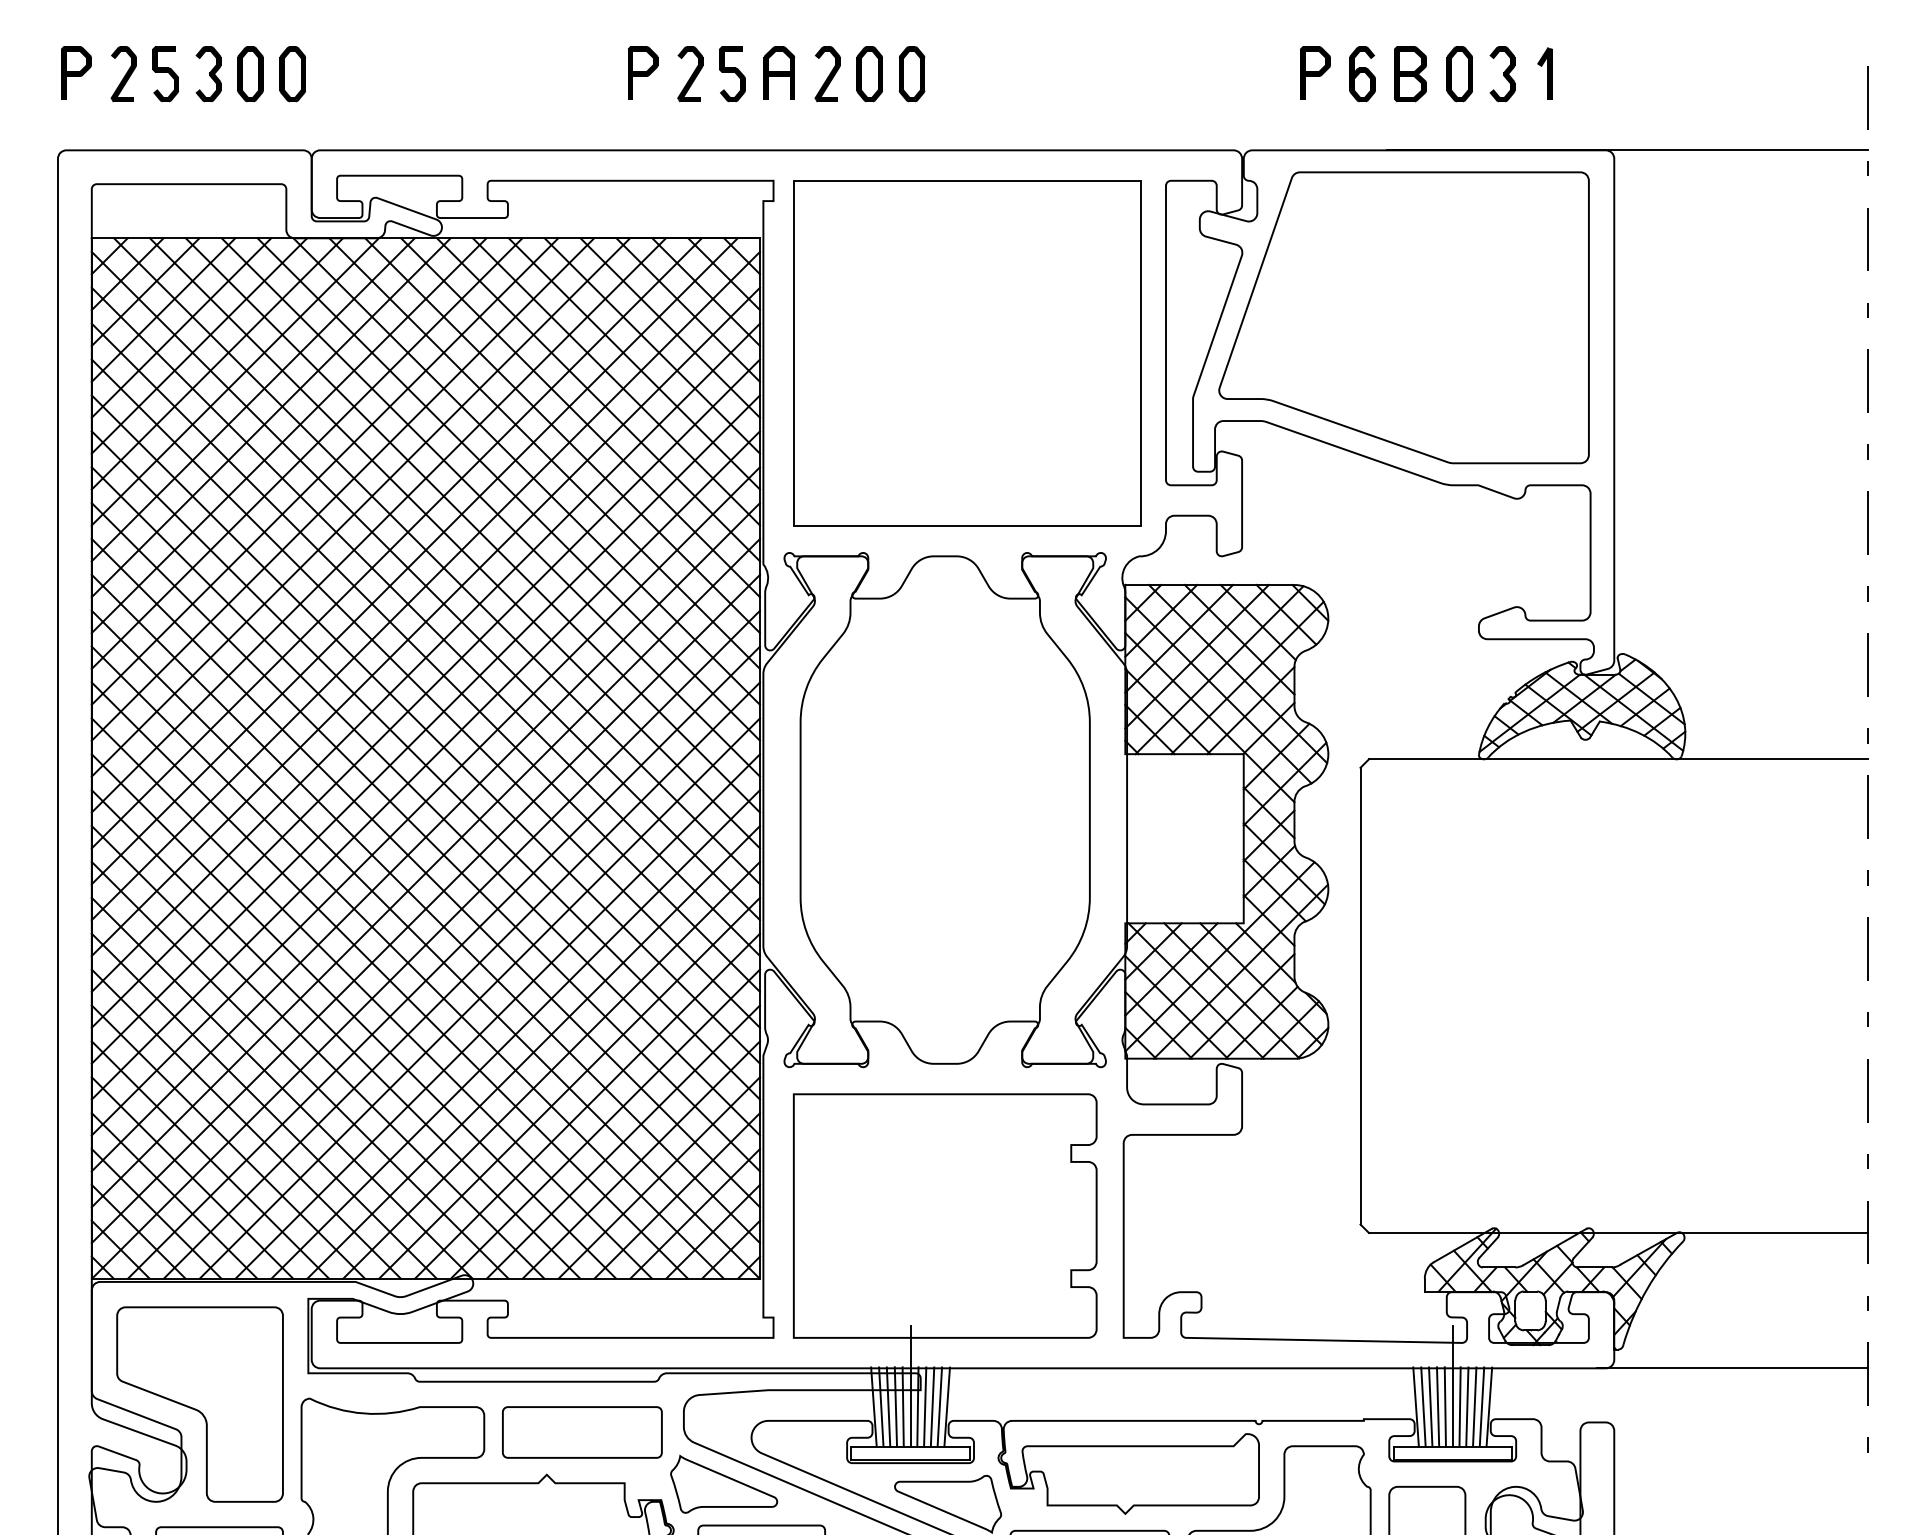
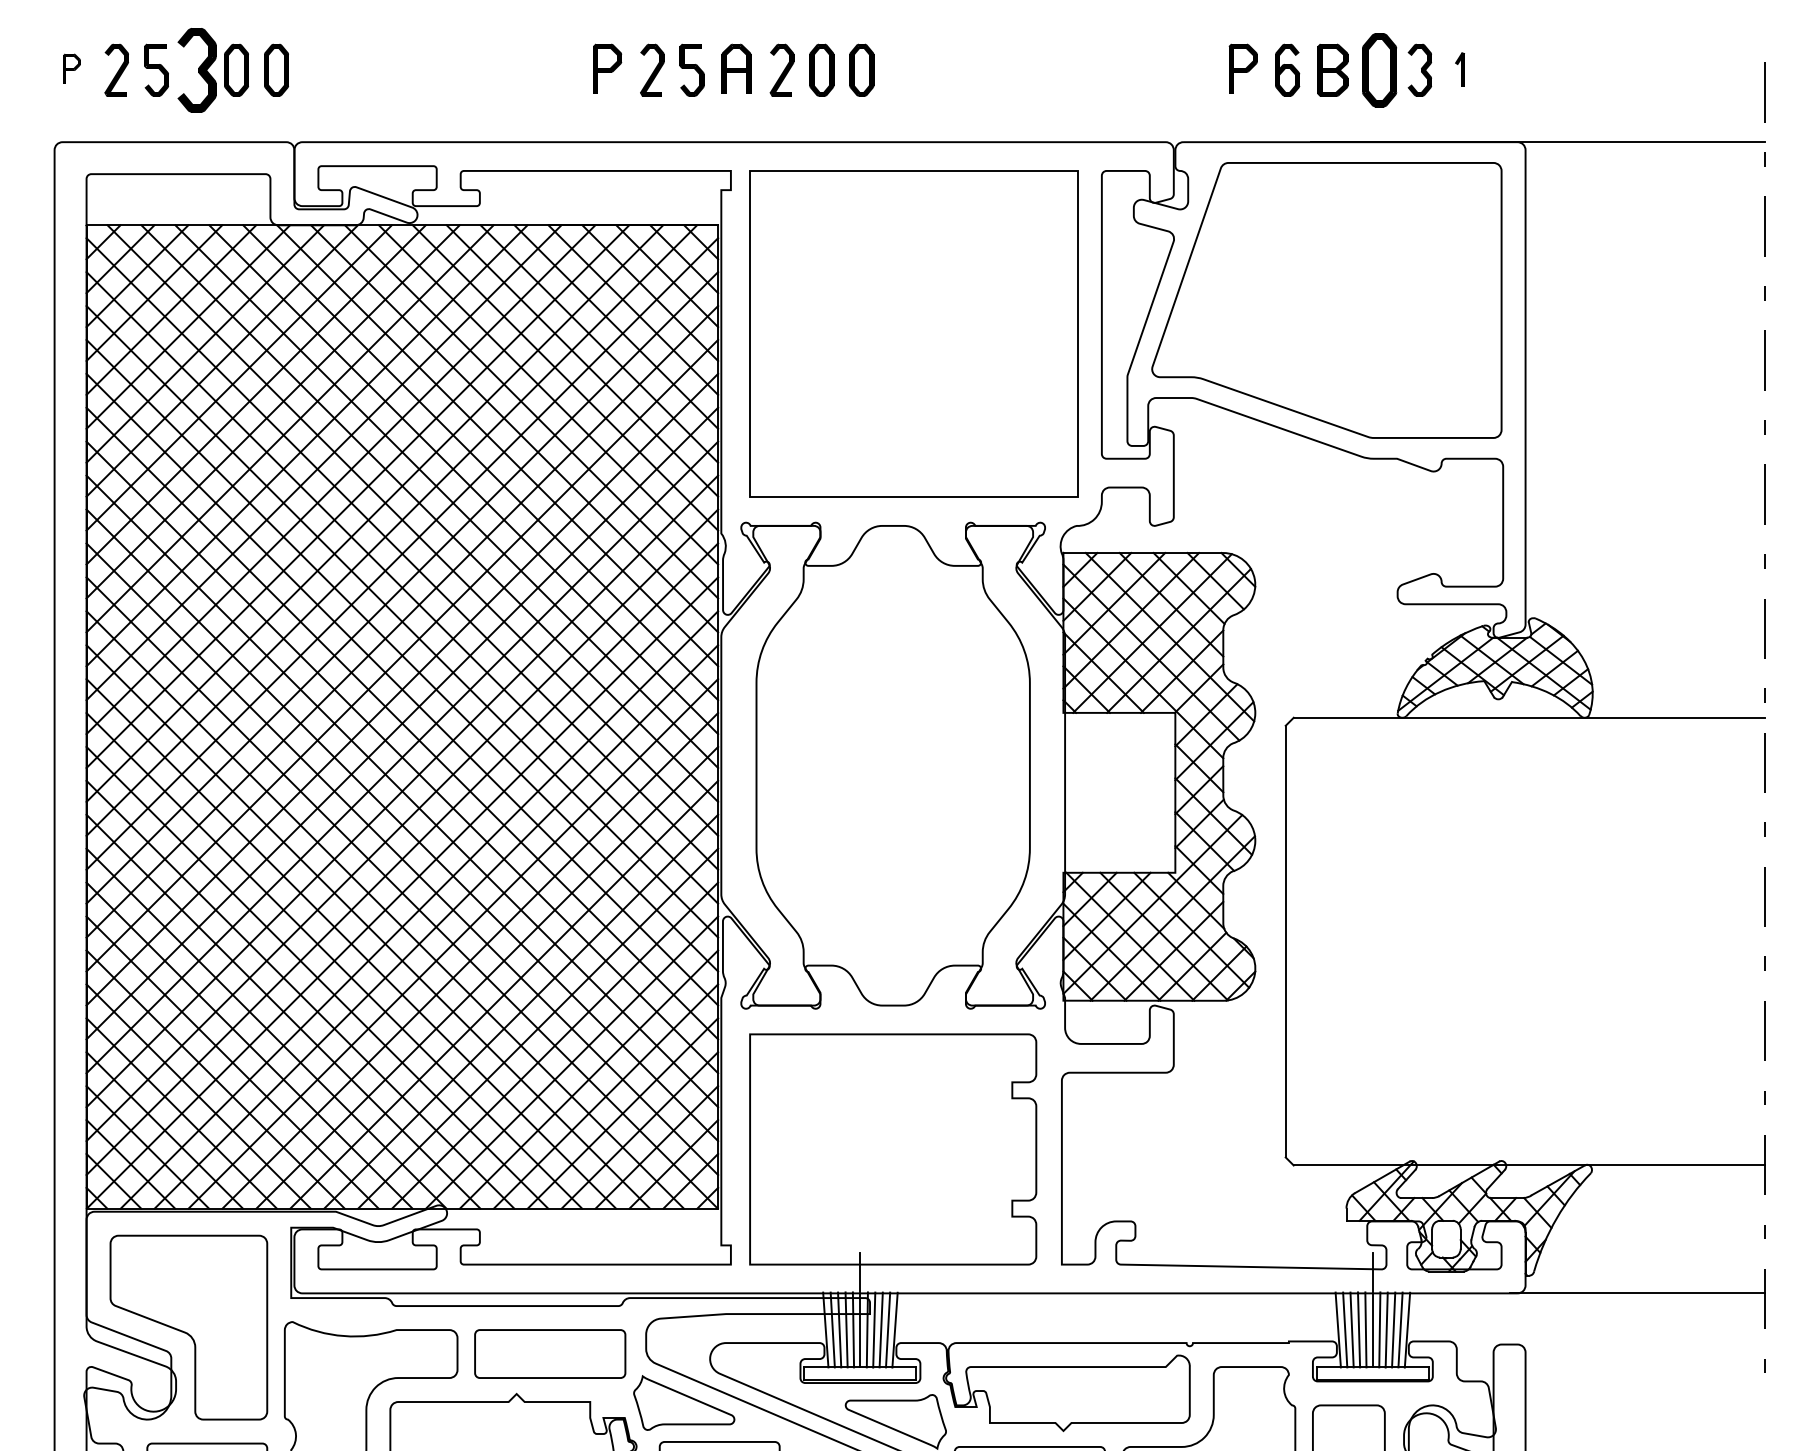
part: (75, 72) -> (71, 68), size x0.6
part: (208, 73) -> (196, 69), size x1.6
part: (1459, 73) -> (1379, 69), size x1.4
part: (1544, 73) -> (1459, 69), size x0.7

